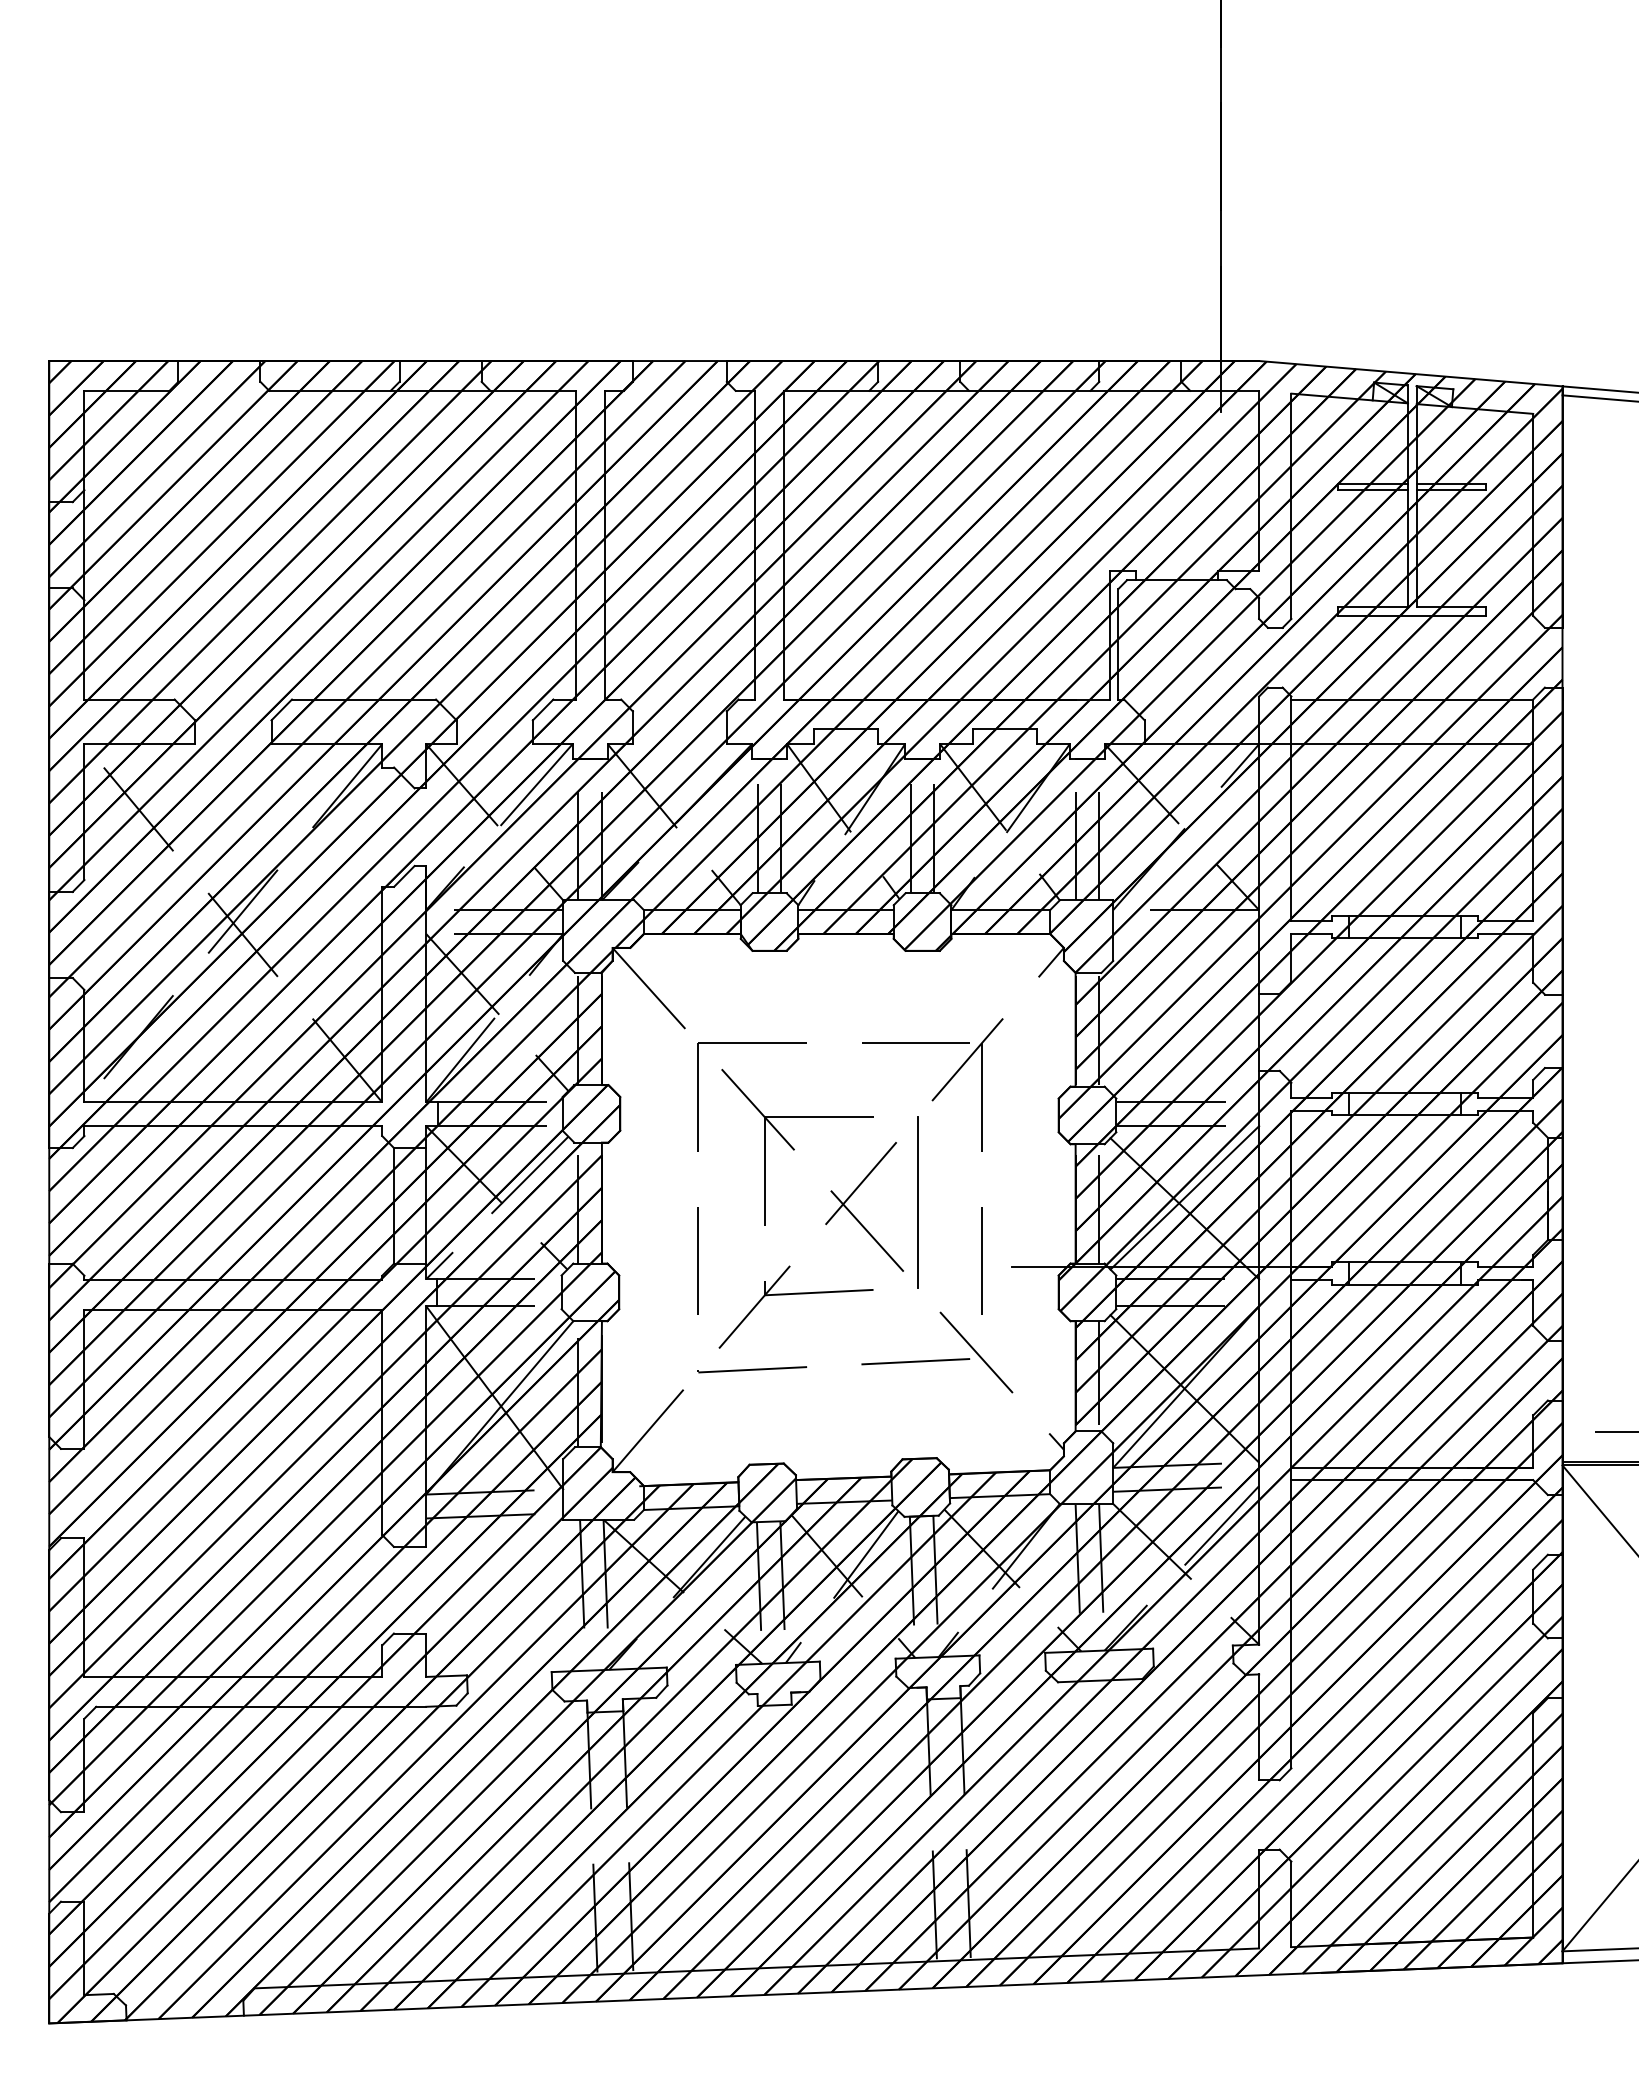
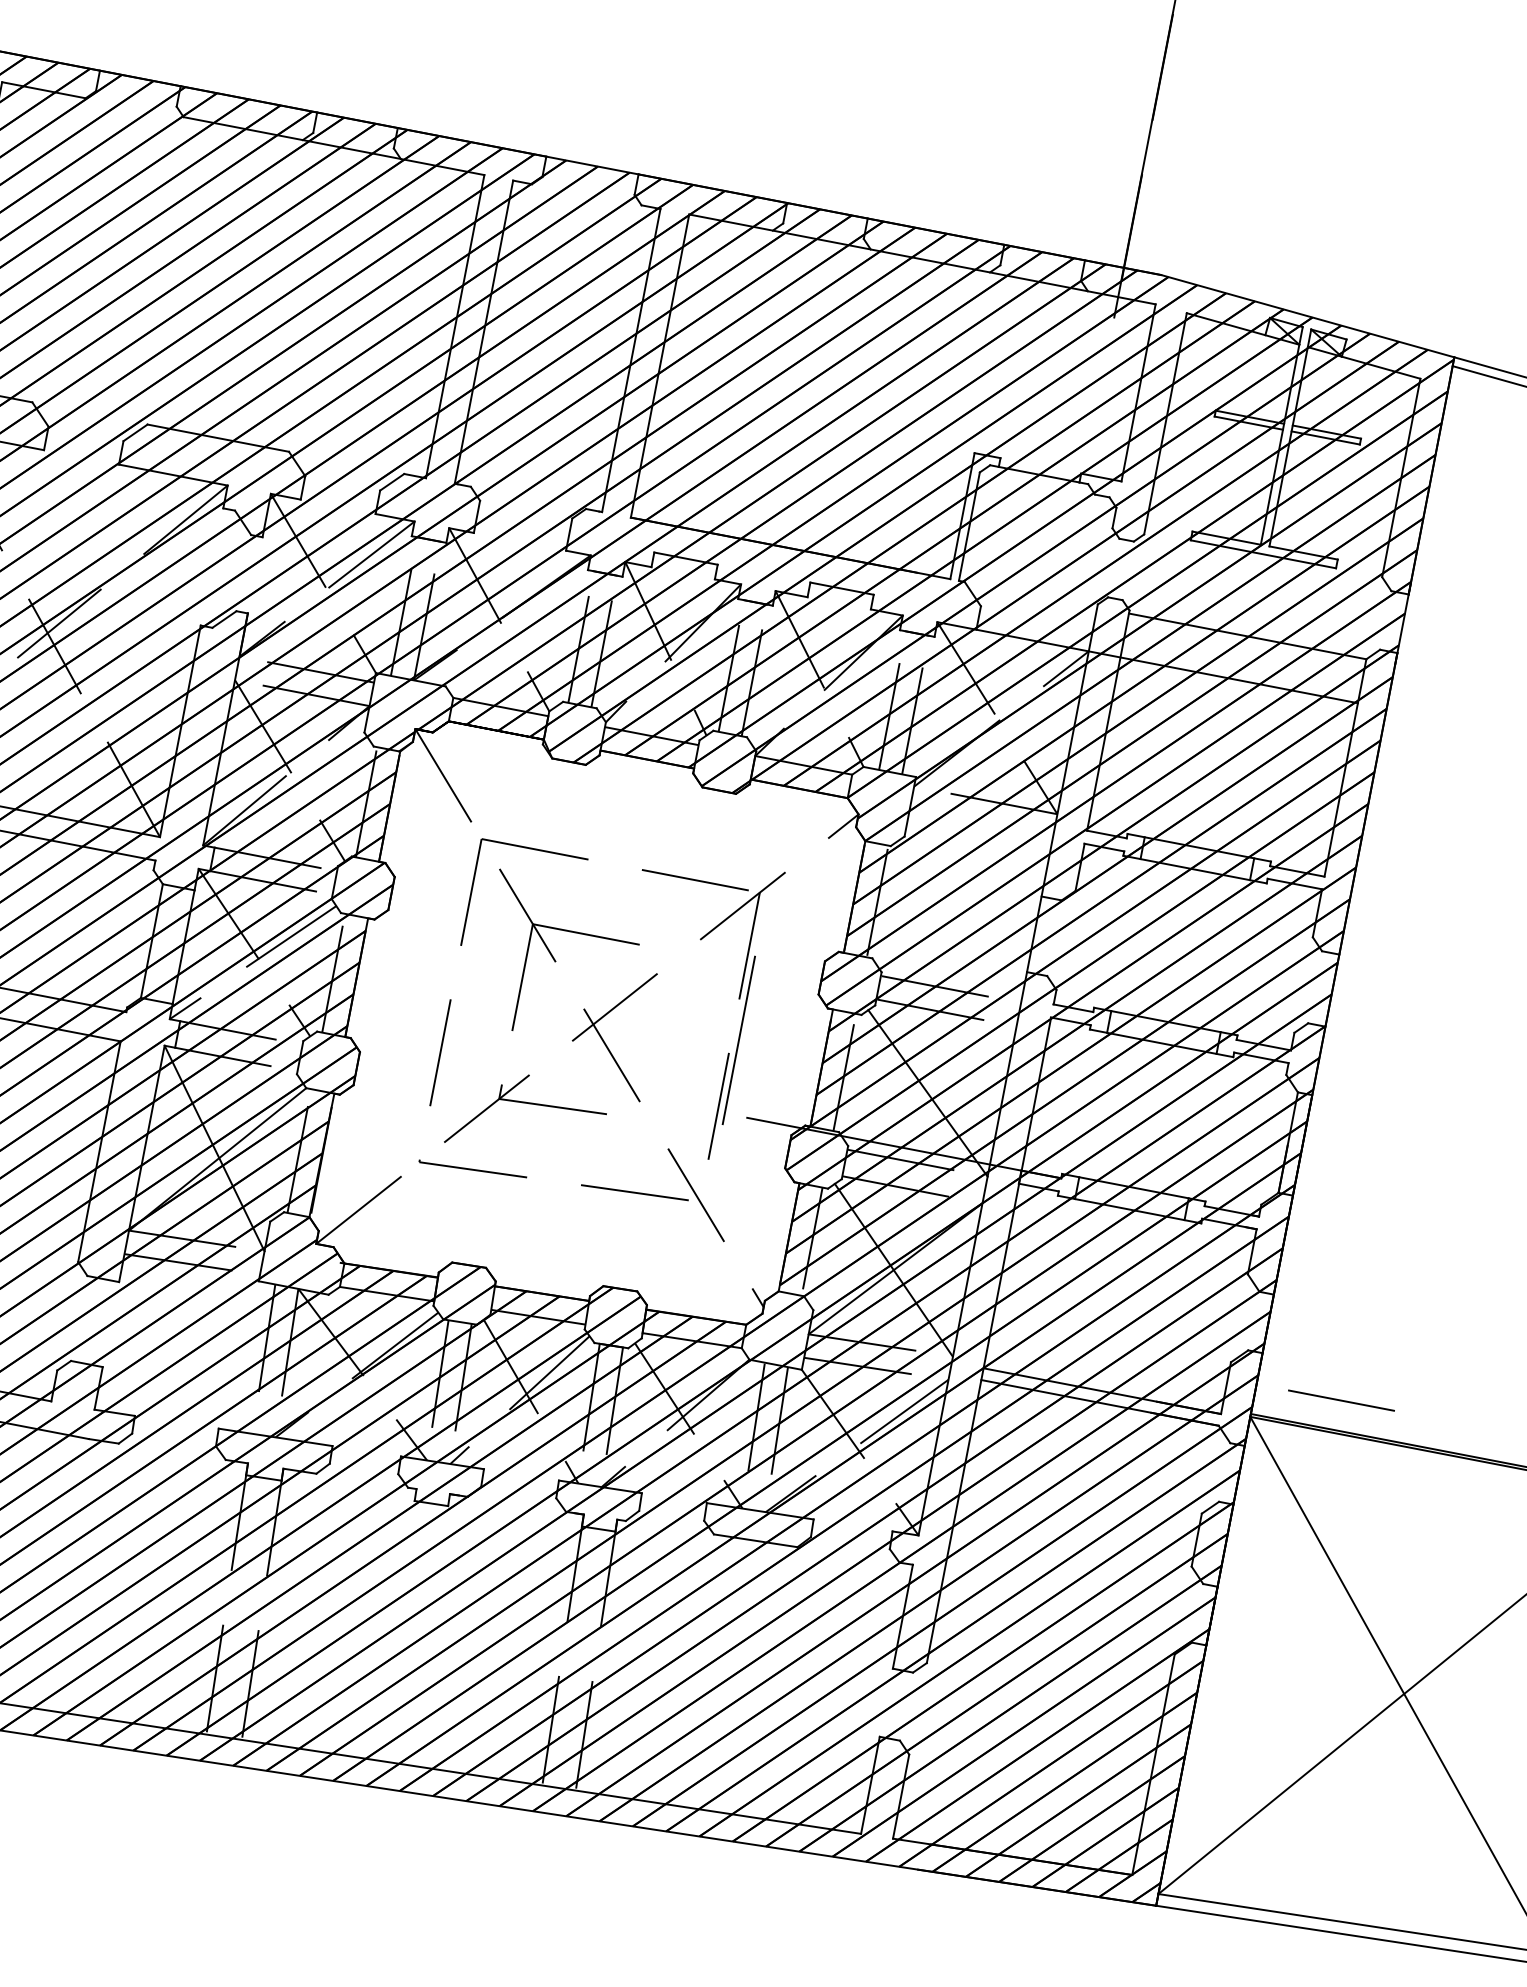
line: (1184, 1197) -> (929, 1082), removed
line: (917, 1202) -> (738, 1040), moved

